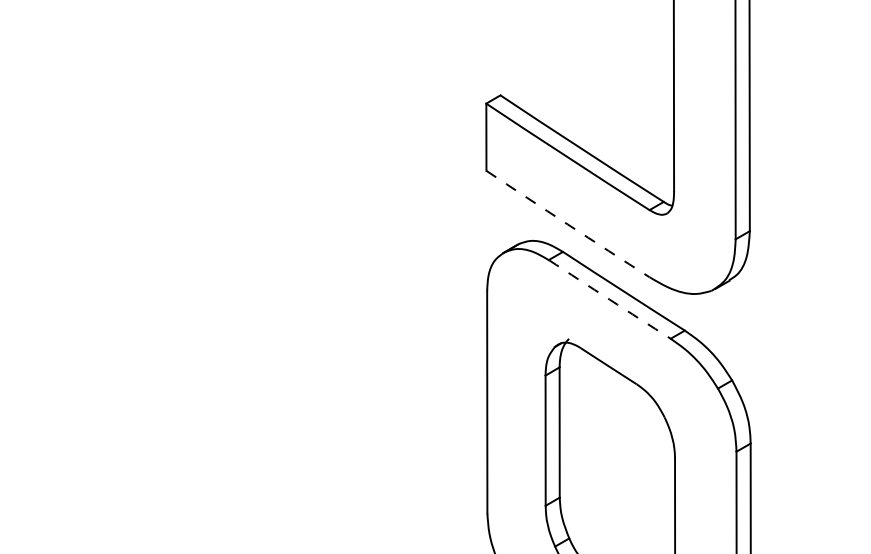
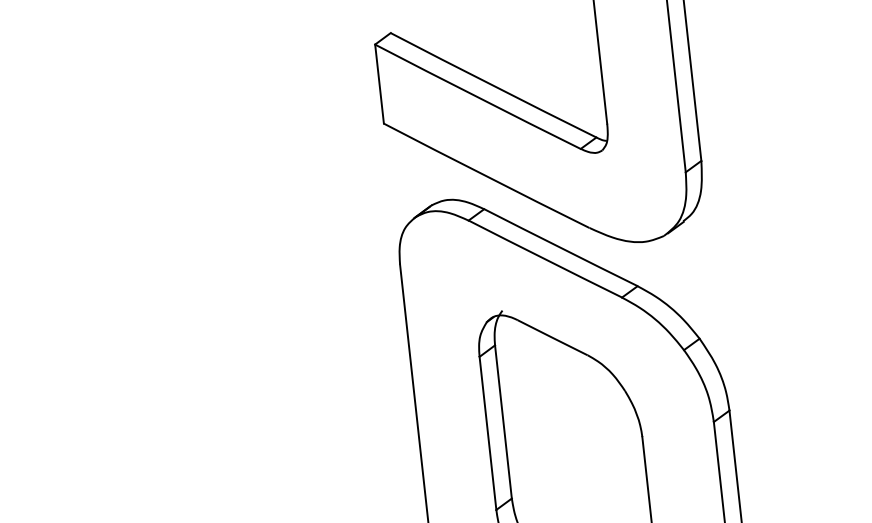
arc: (567, 224) -> (486, 176), dashed -> solid
arc: (609, 299) -> (545, 259), dashed -> solid

